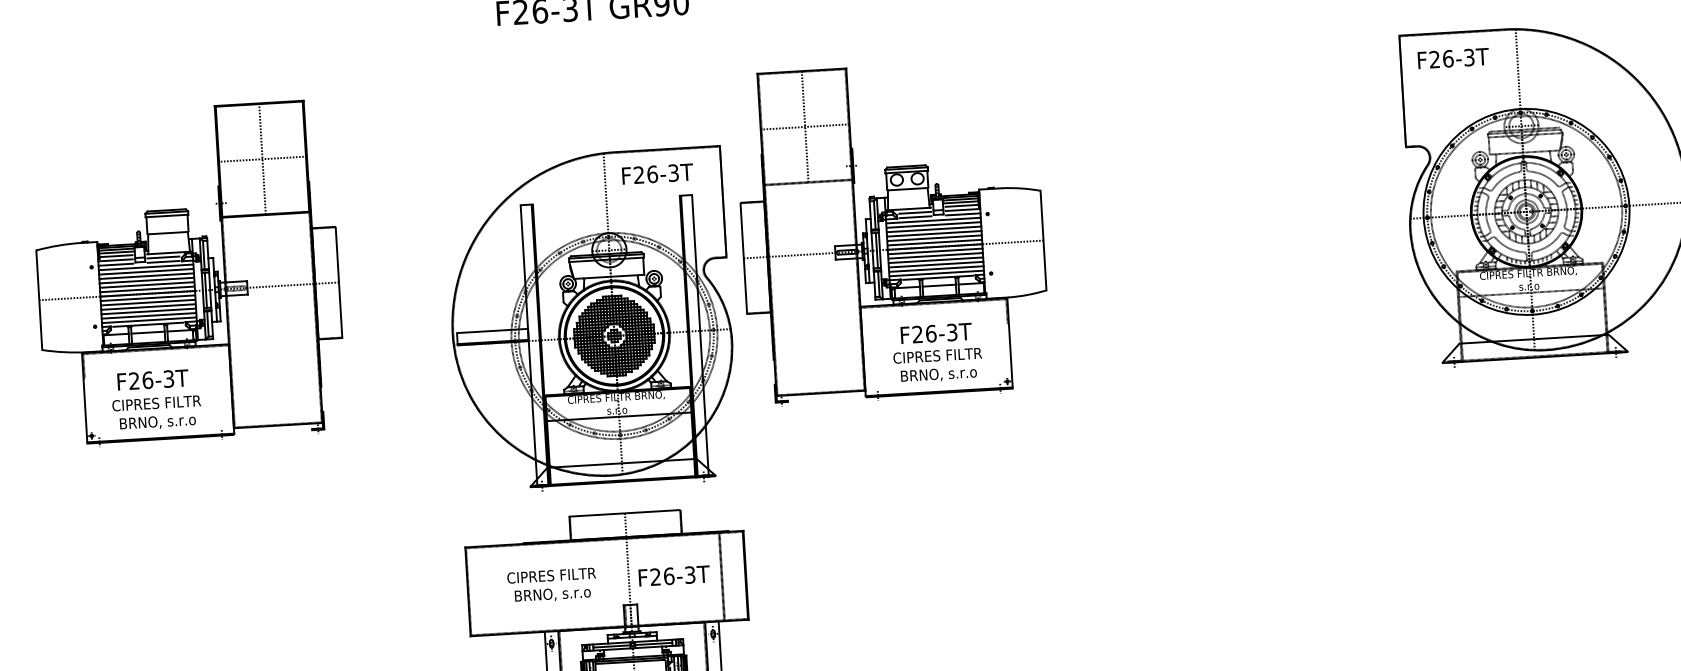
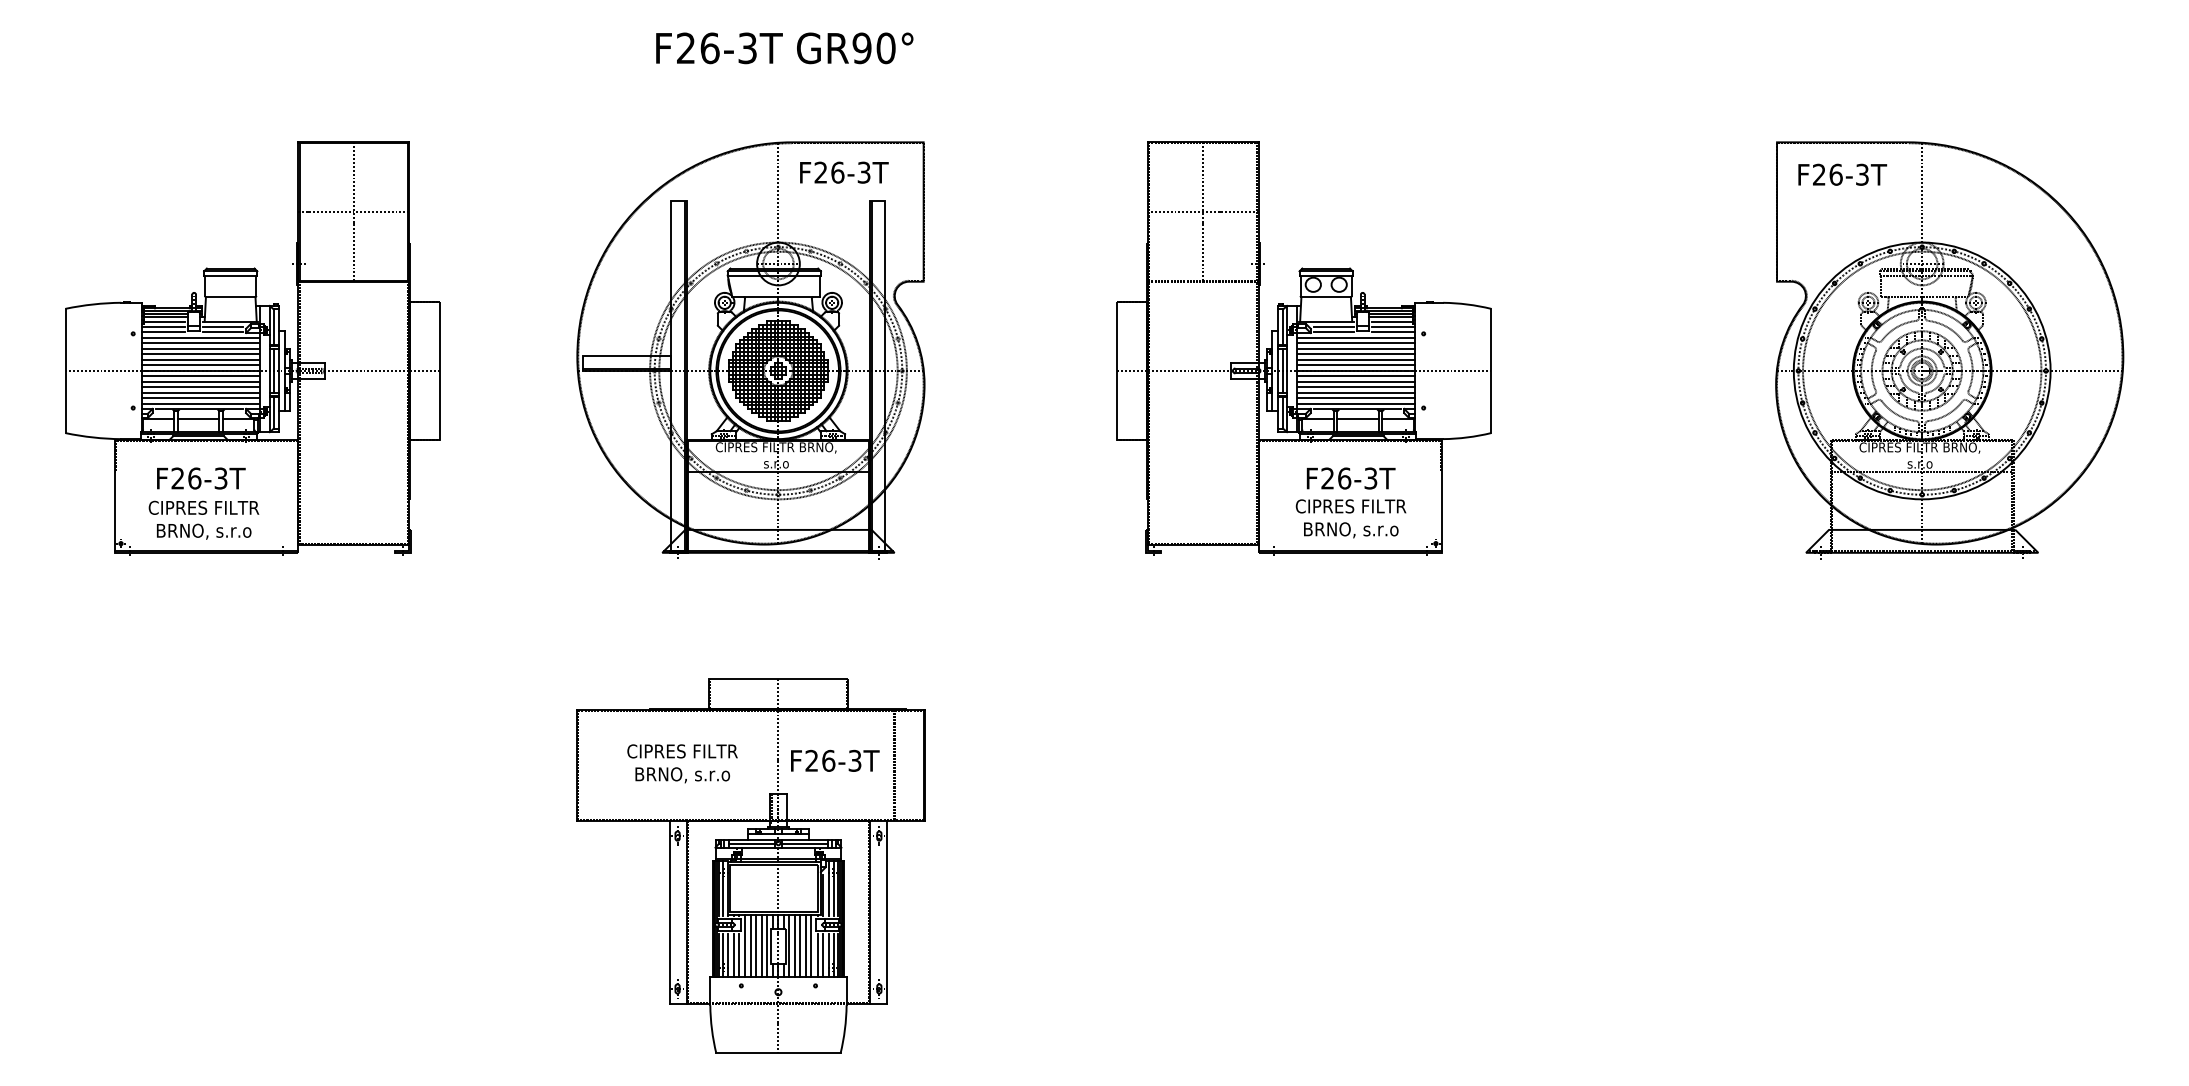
part: (892, 231) -> (1303, 348), moved
part: (591, 320) -> (750, 350), moved

